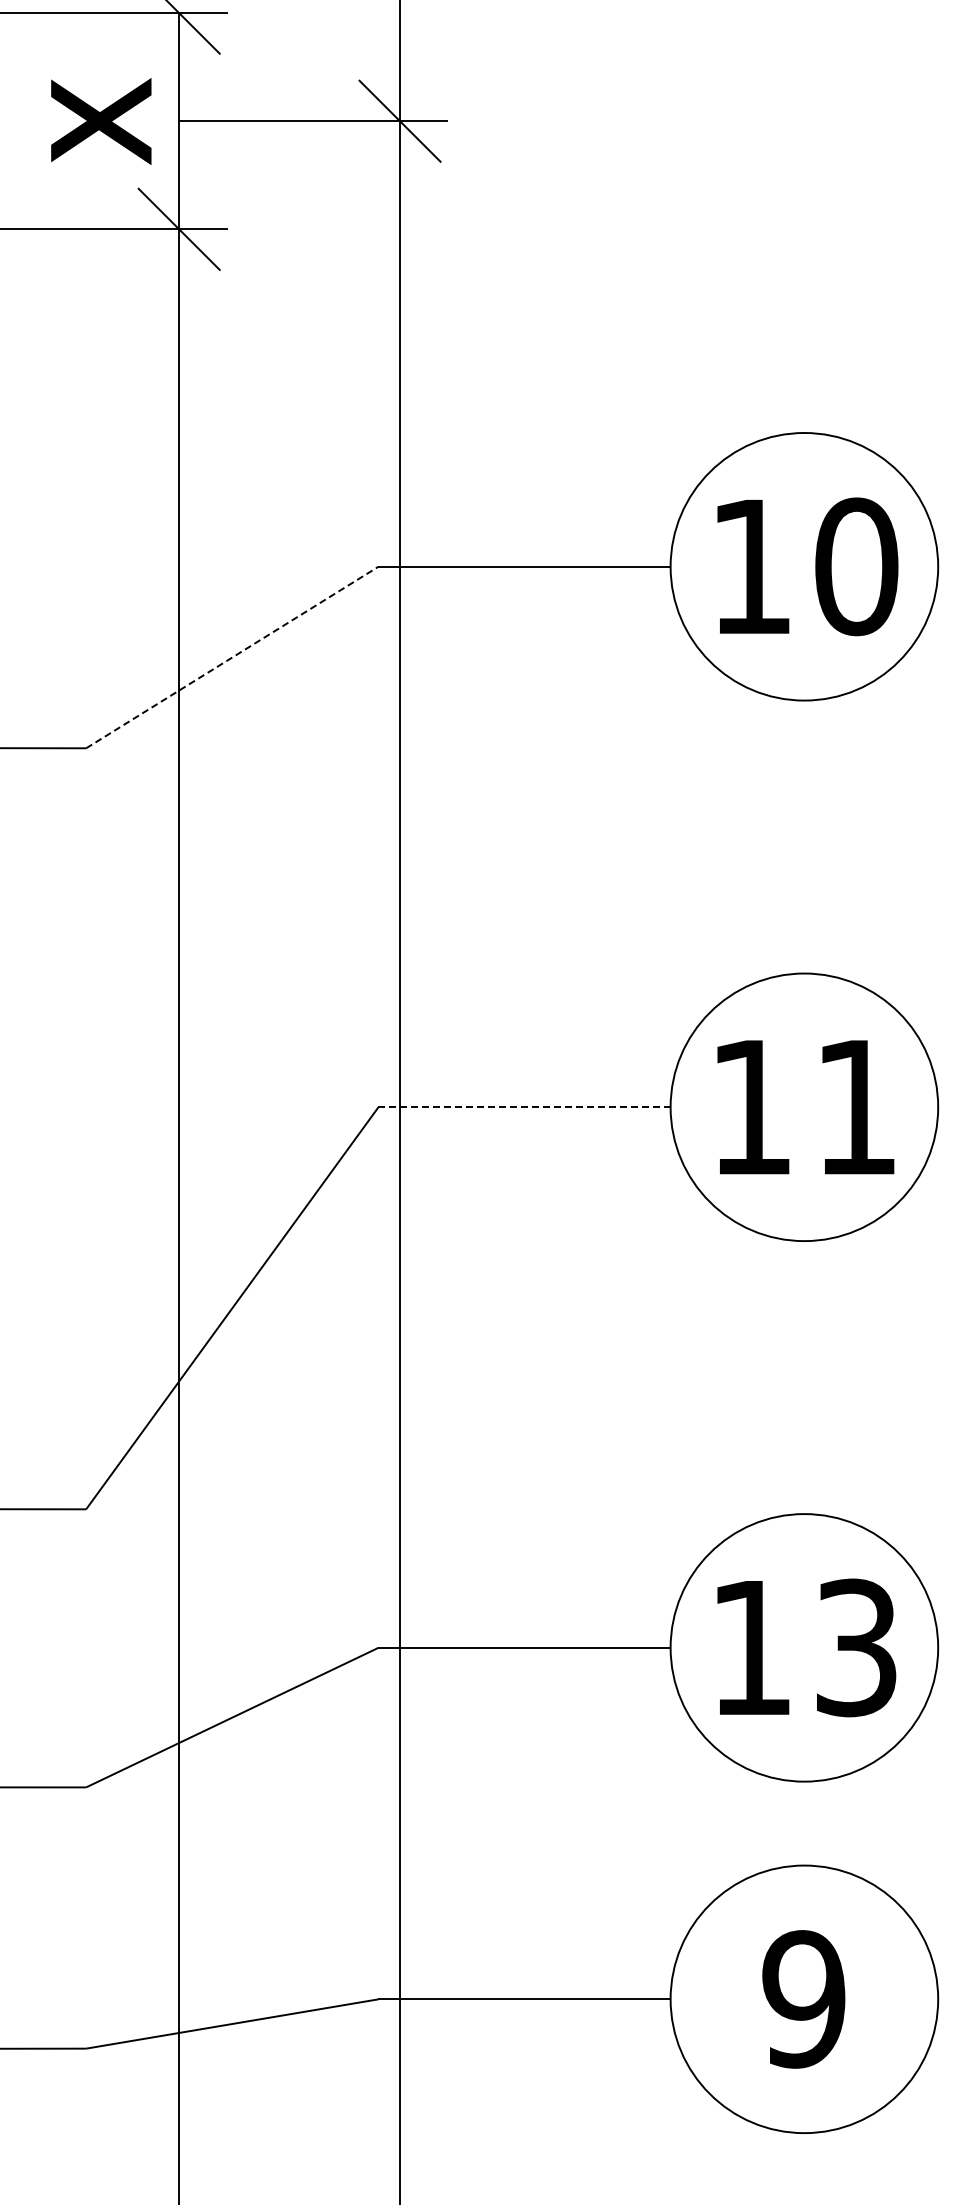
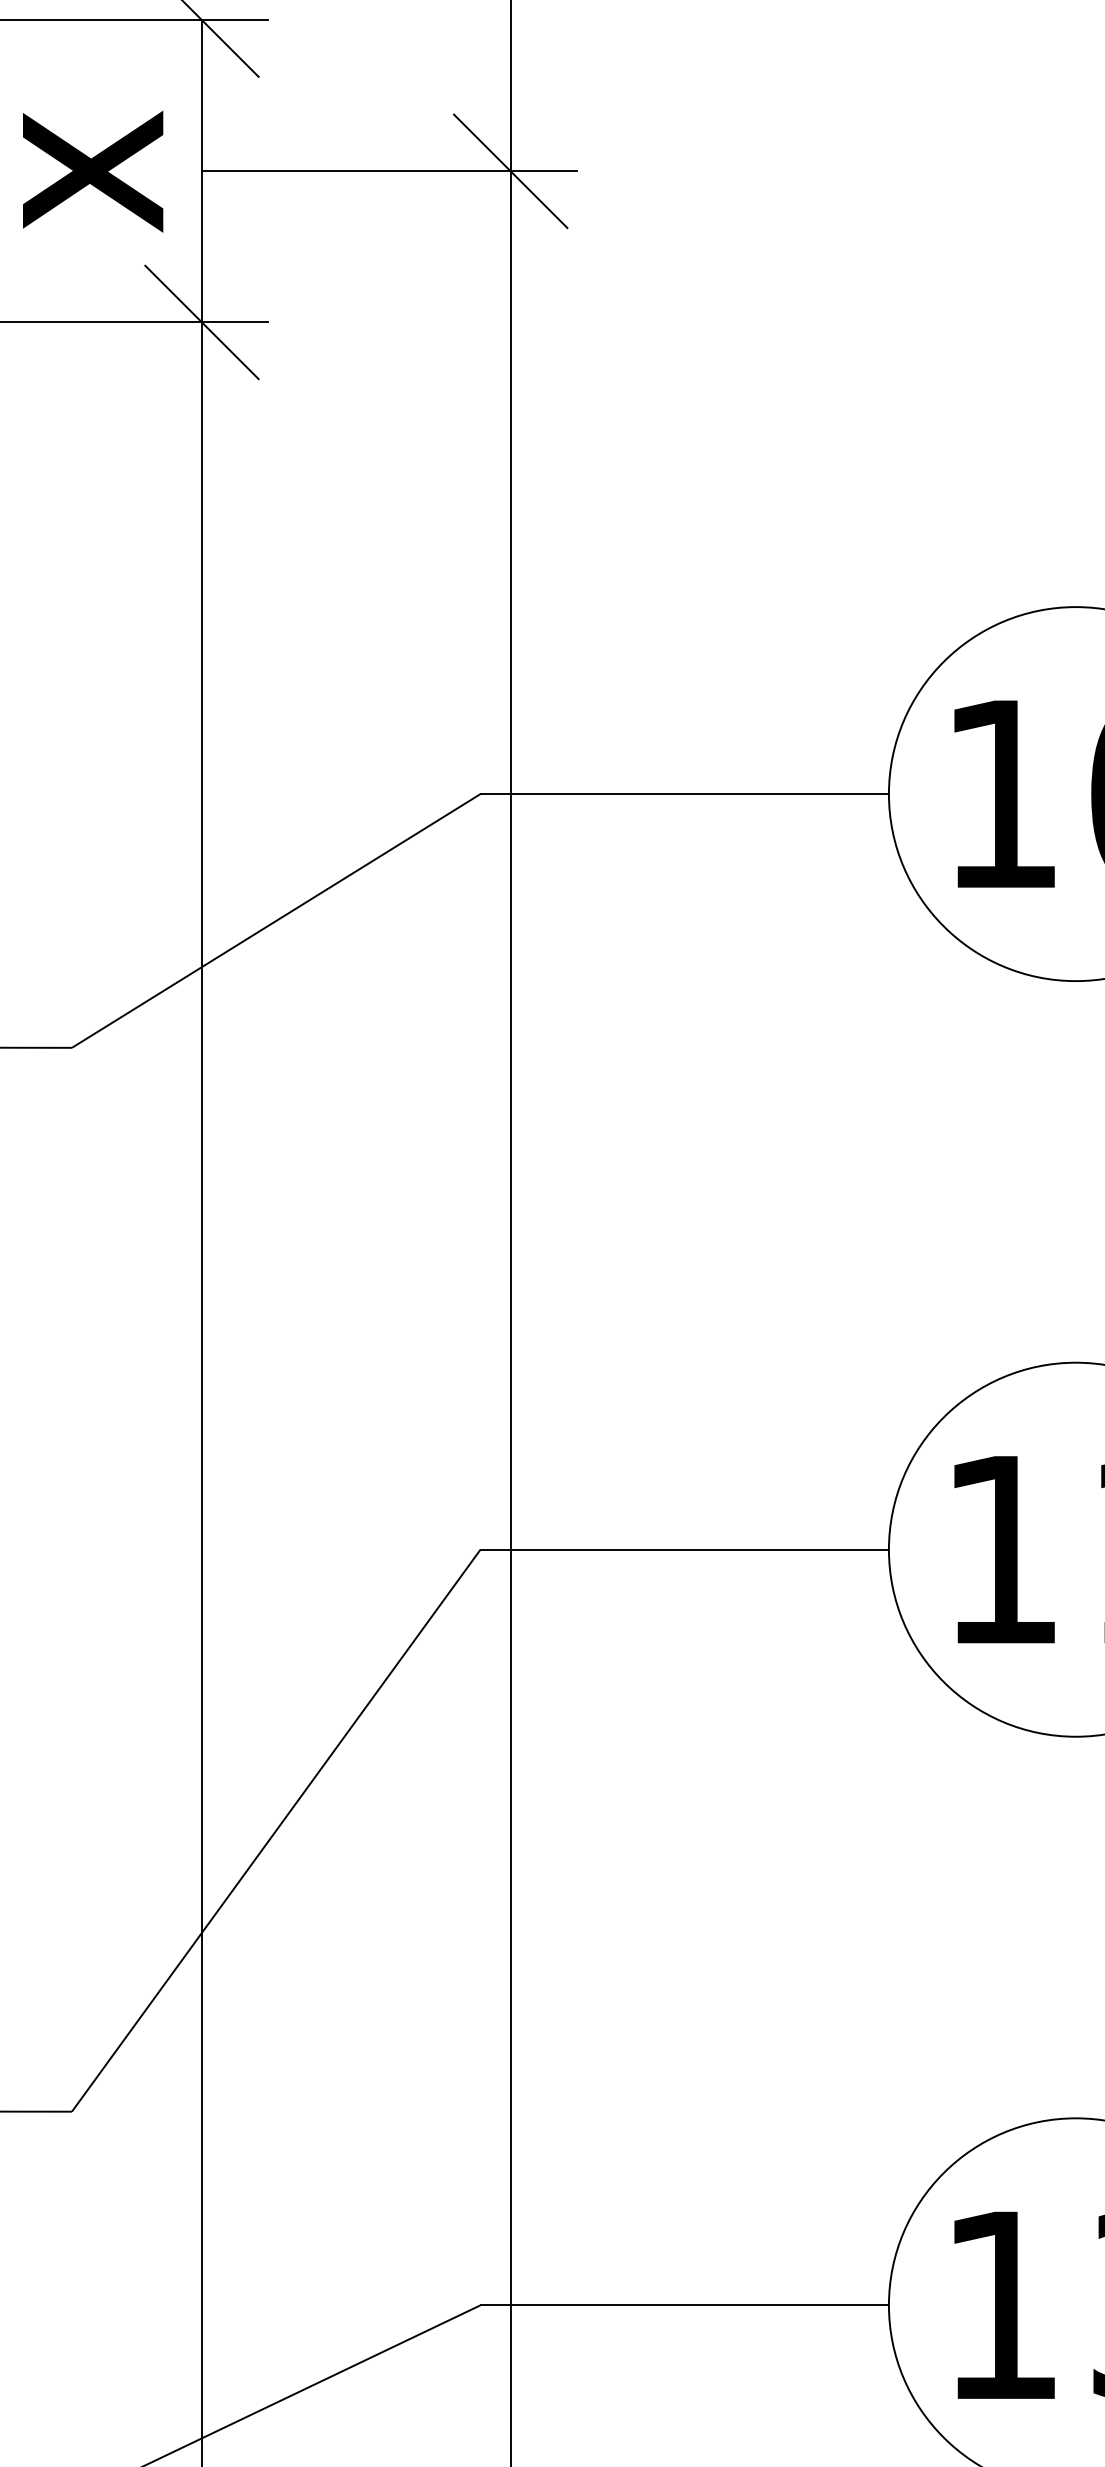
line: (232, 657) -> (276, 920), dashed -> solid
line: (524, 1107) -> (684, 1549), dashed -> solid

